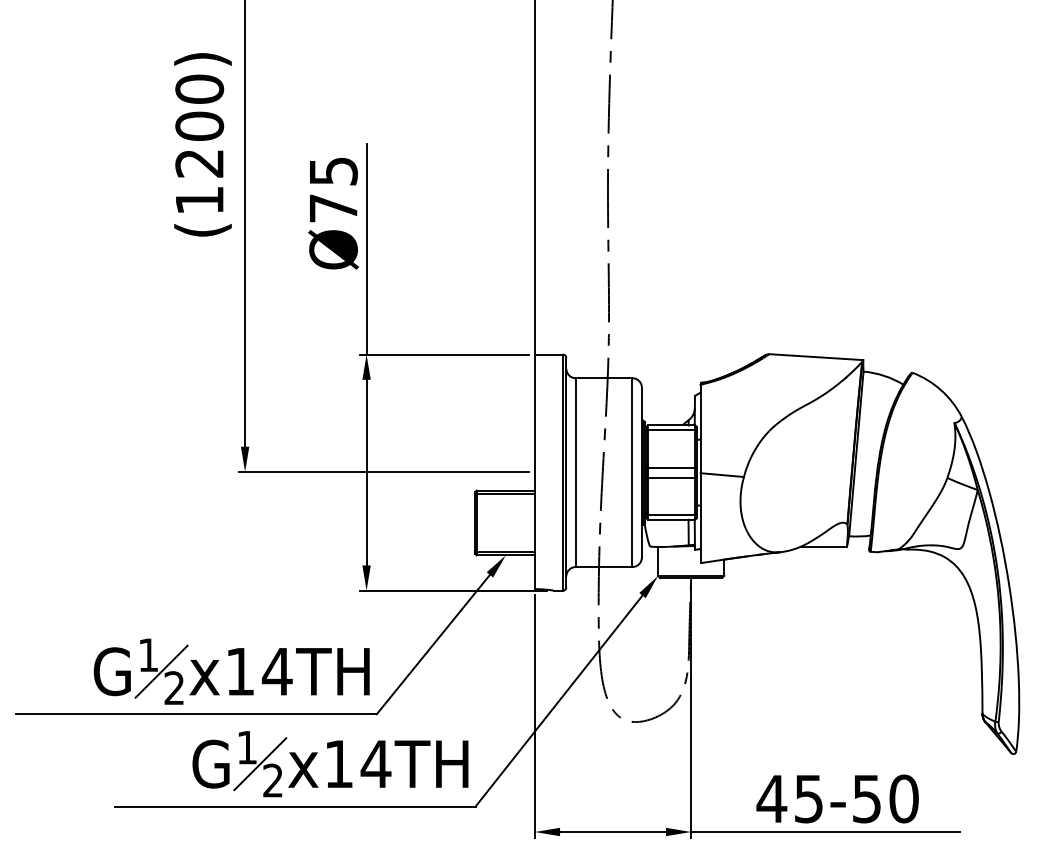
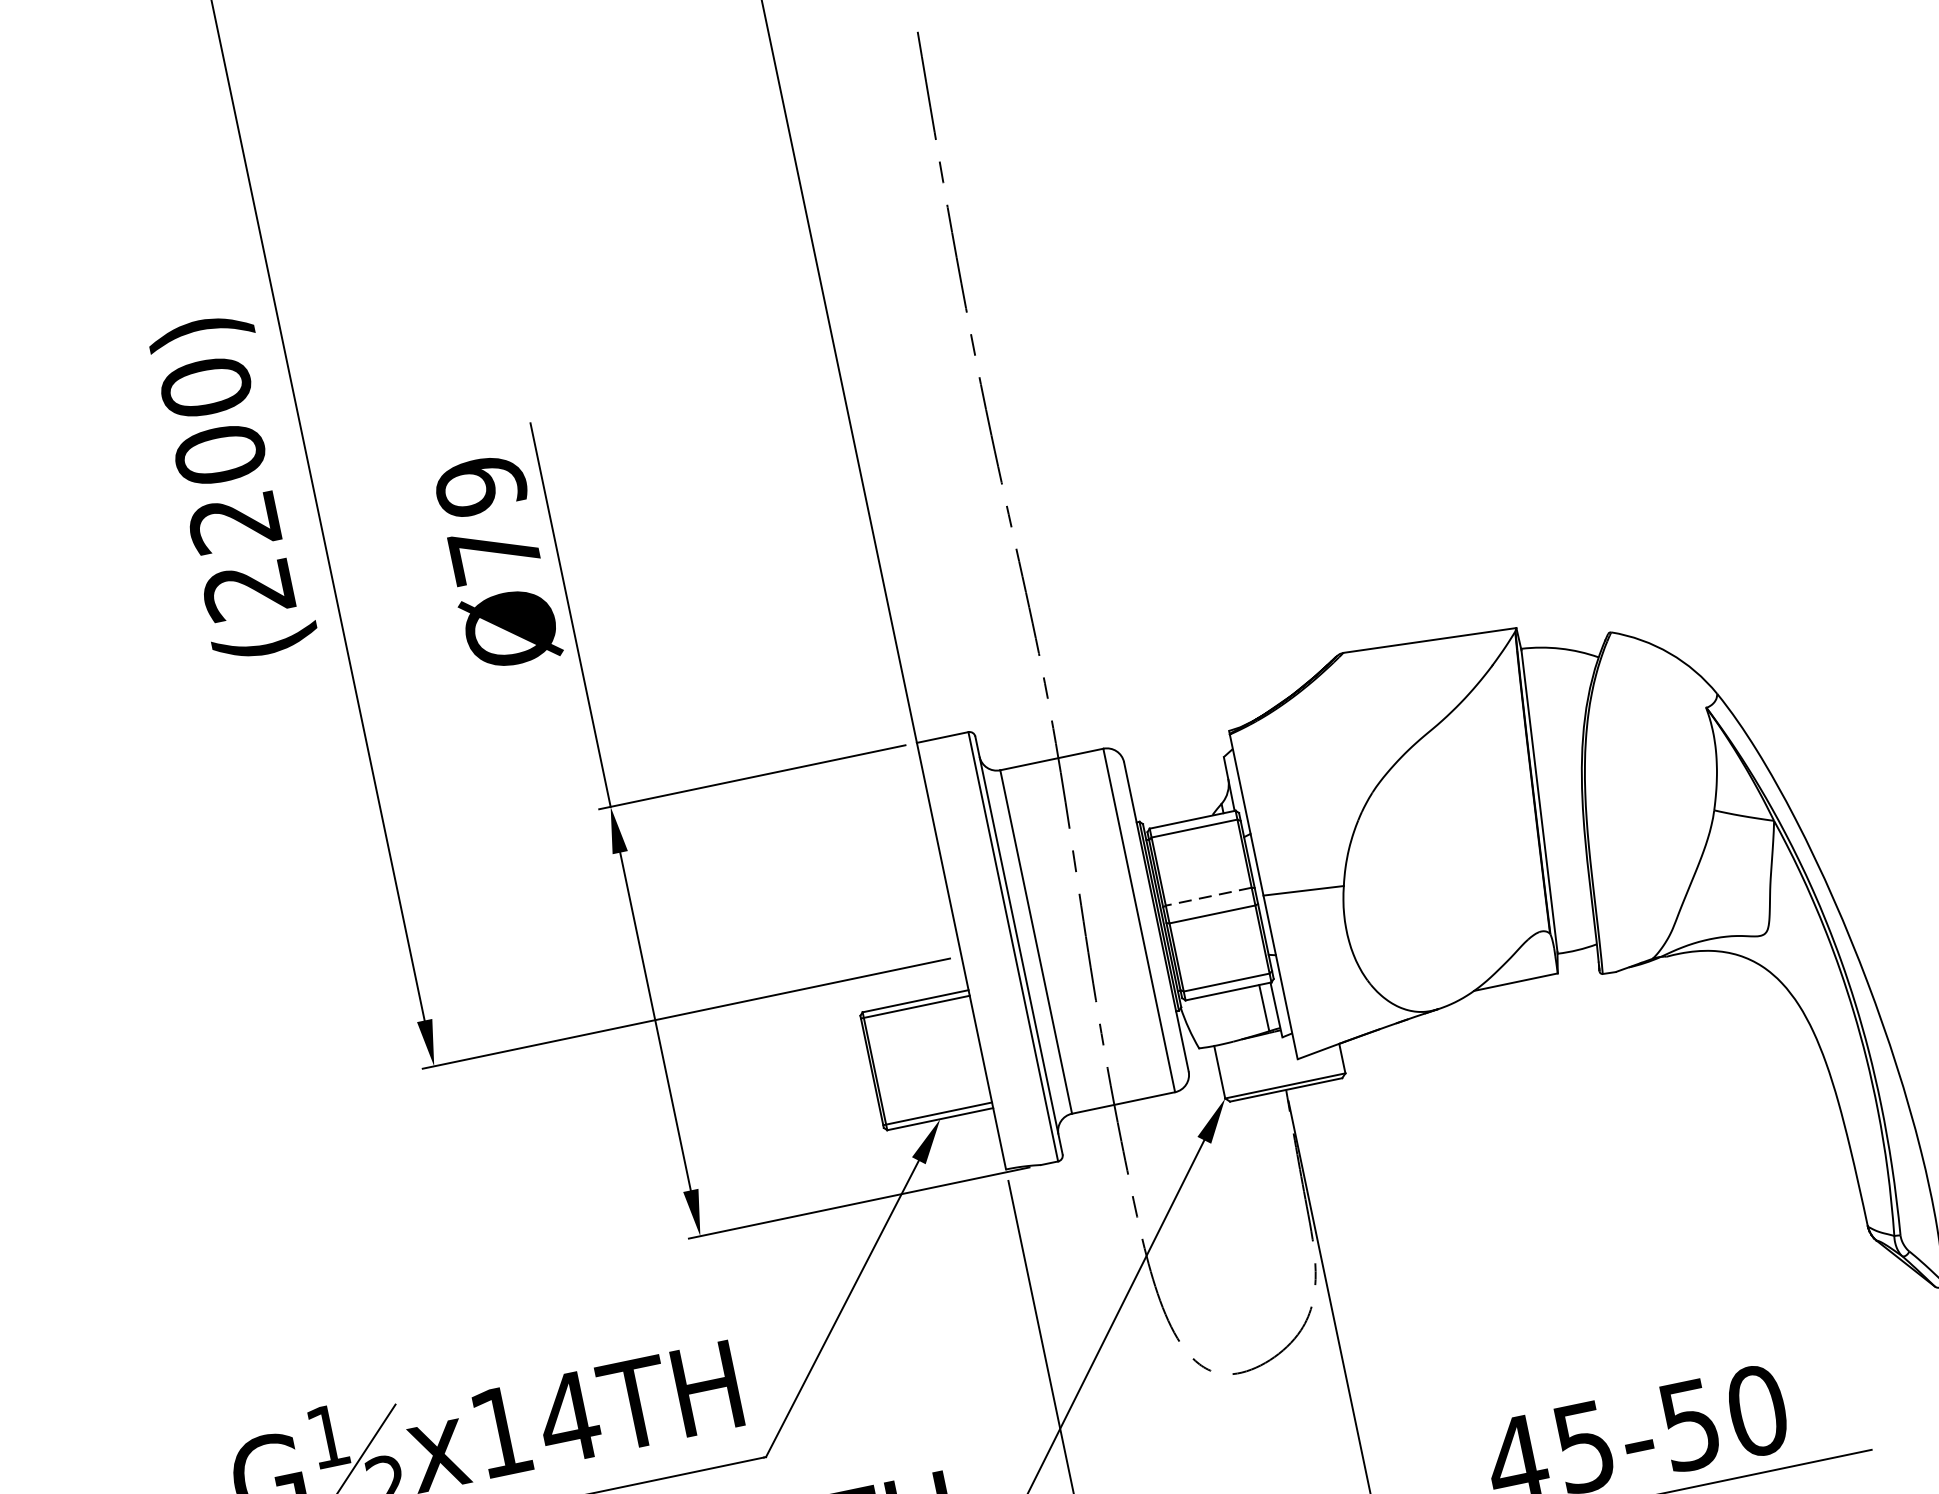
text: (333, 171) -> (480, 486), Ø75 -> Ø79
text: (199, 200) -> (248, 589), (1200) -> (2200)
line: (671, 467) -> (1208, 896), solid -> dashed

